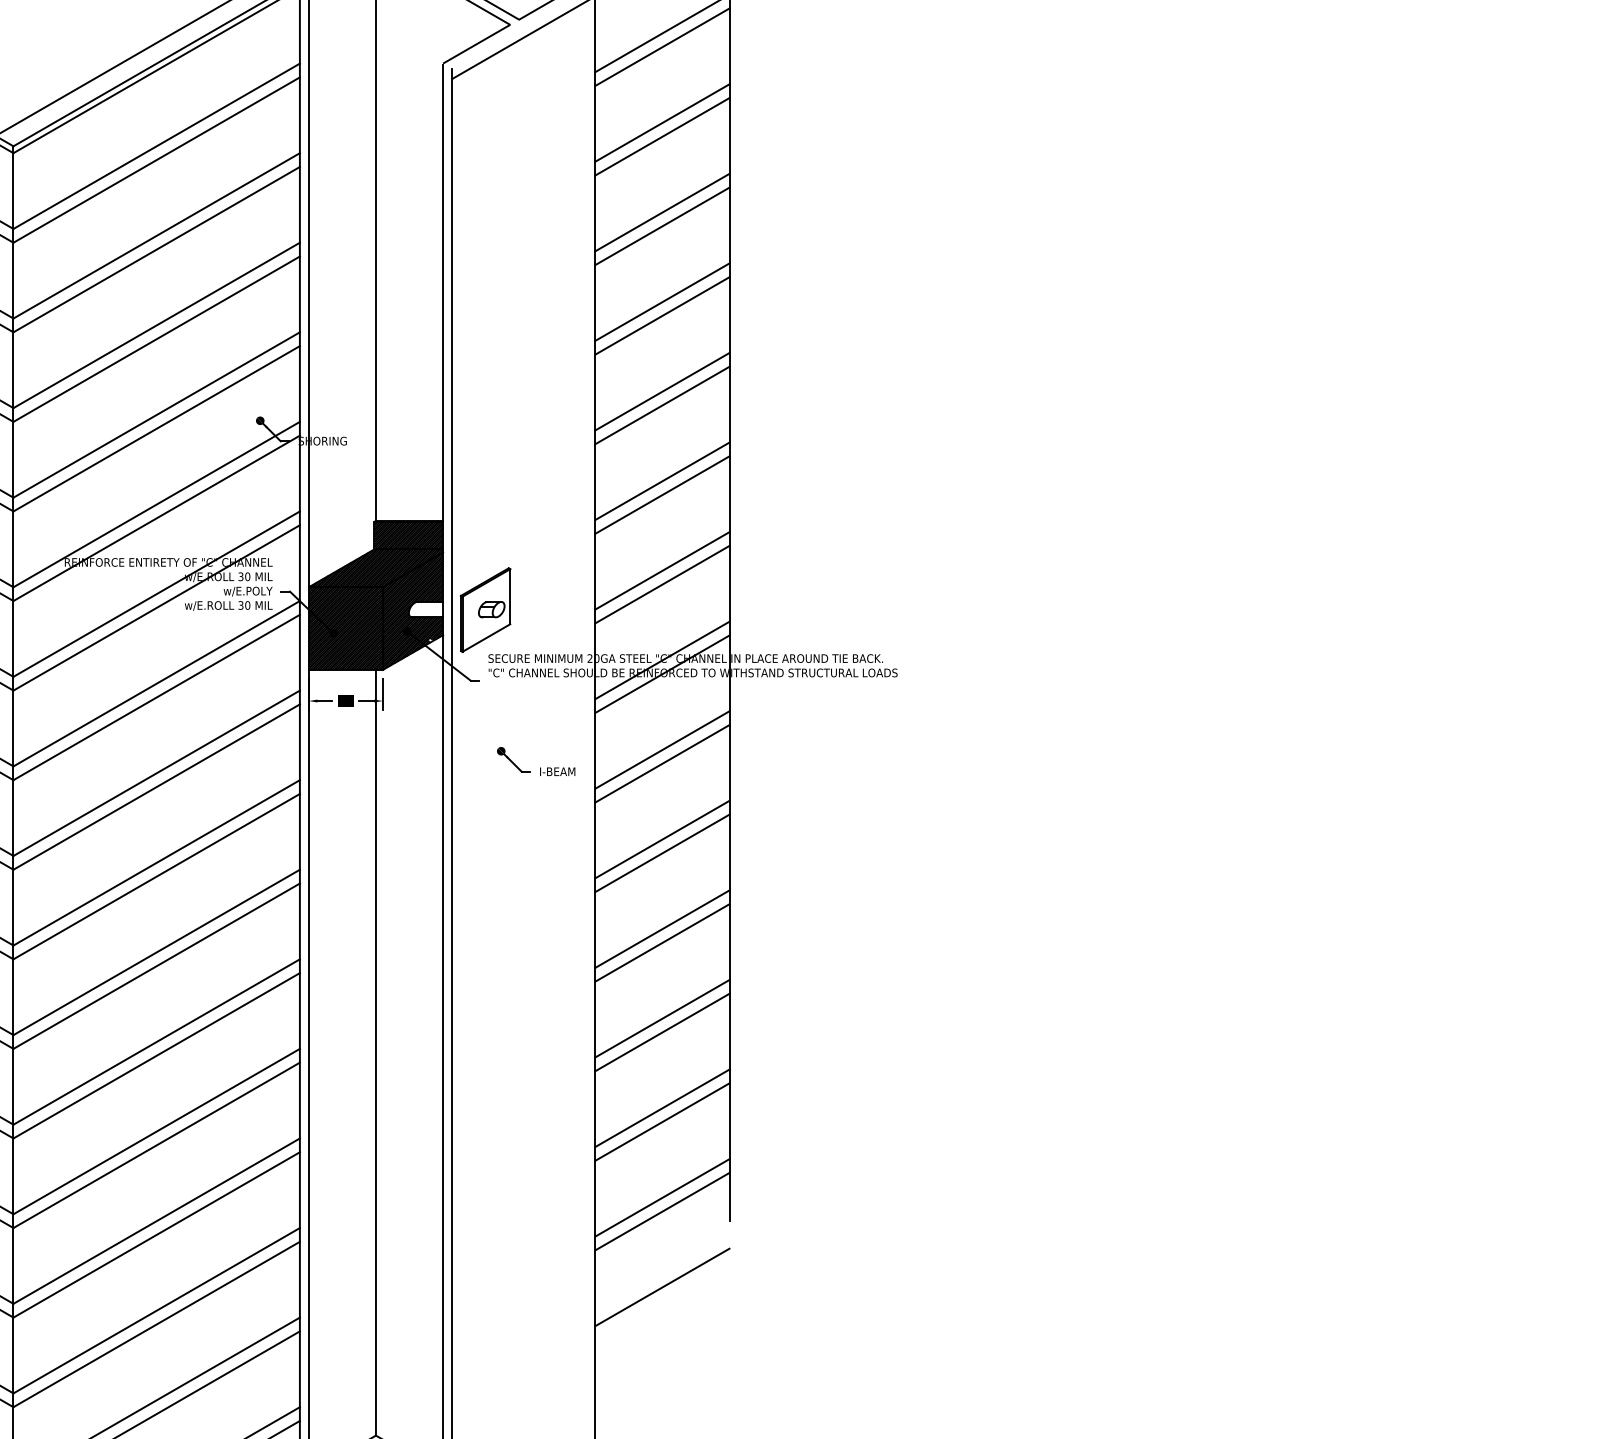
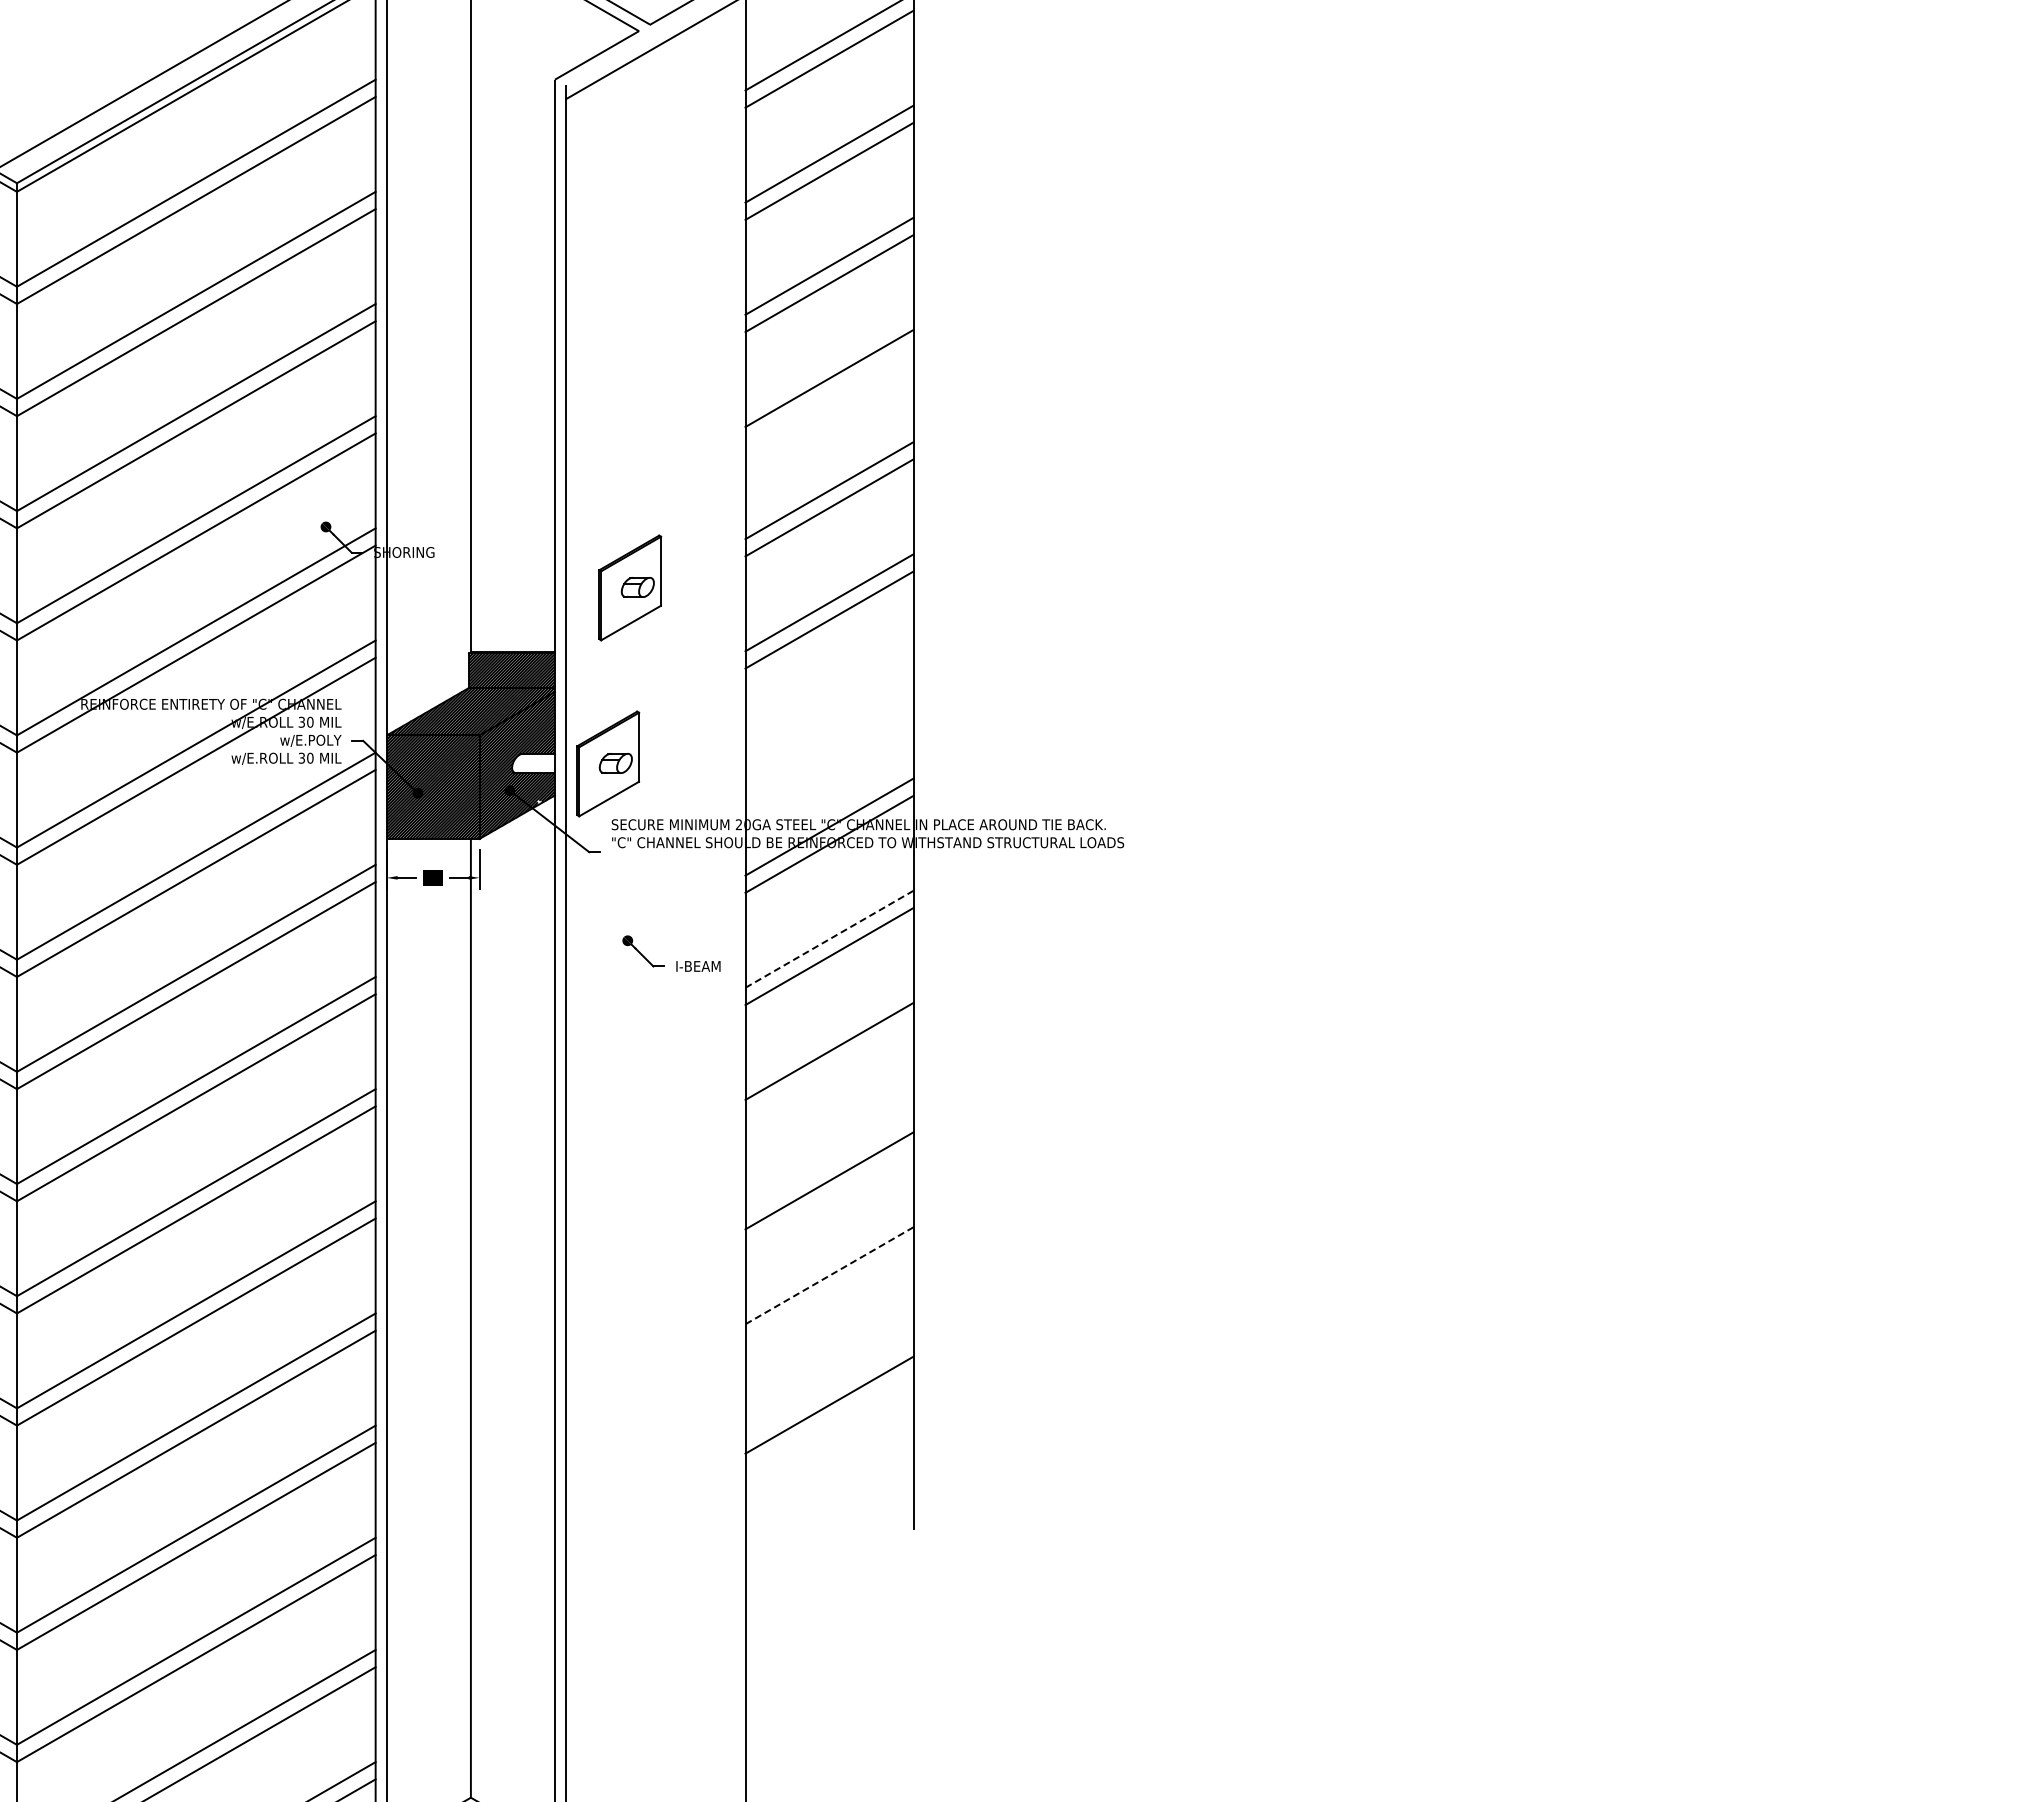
line: (662, 315) -> (829, 395), removed
part: (503, 469) -> (630, 587), added
line: (662, 570) -> (829, 714), removed
line: (662, 584) -> (829, 731), removed
line: (662, 750) -> (829, 939), solid -> dashed
line: (662, 853) -> (829, 1068), removed
line: (662, 929) -> (829, 1163), removed
line: (662, 1018) -> (829, 1275), solid -> dashed
line: (662, 1032) -> (829, 1292), removed
line: (662, 1108) -> (829, 1387), removed
line: (662, 1197) -> (829, 1499), removed
line: (662, 1211) -> (829, 1516), removed
line: (662, 1286) -> (829, 1611), removed

